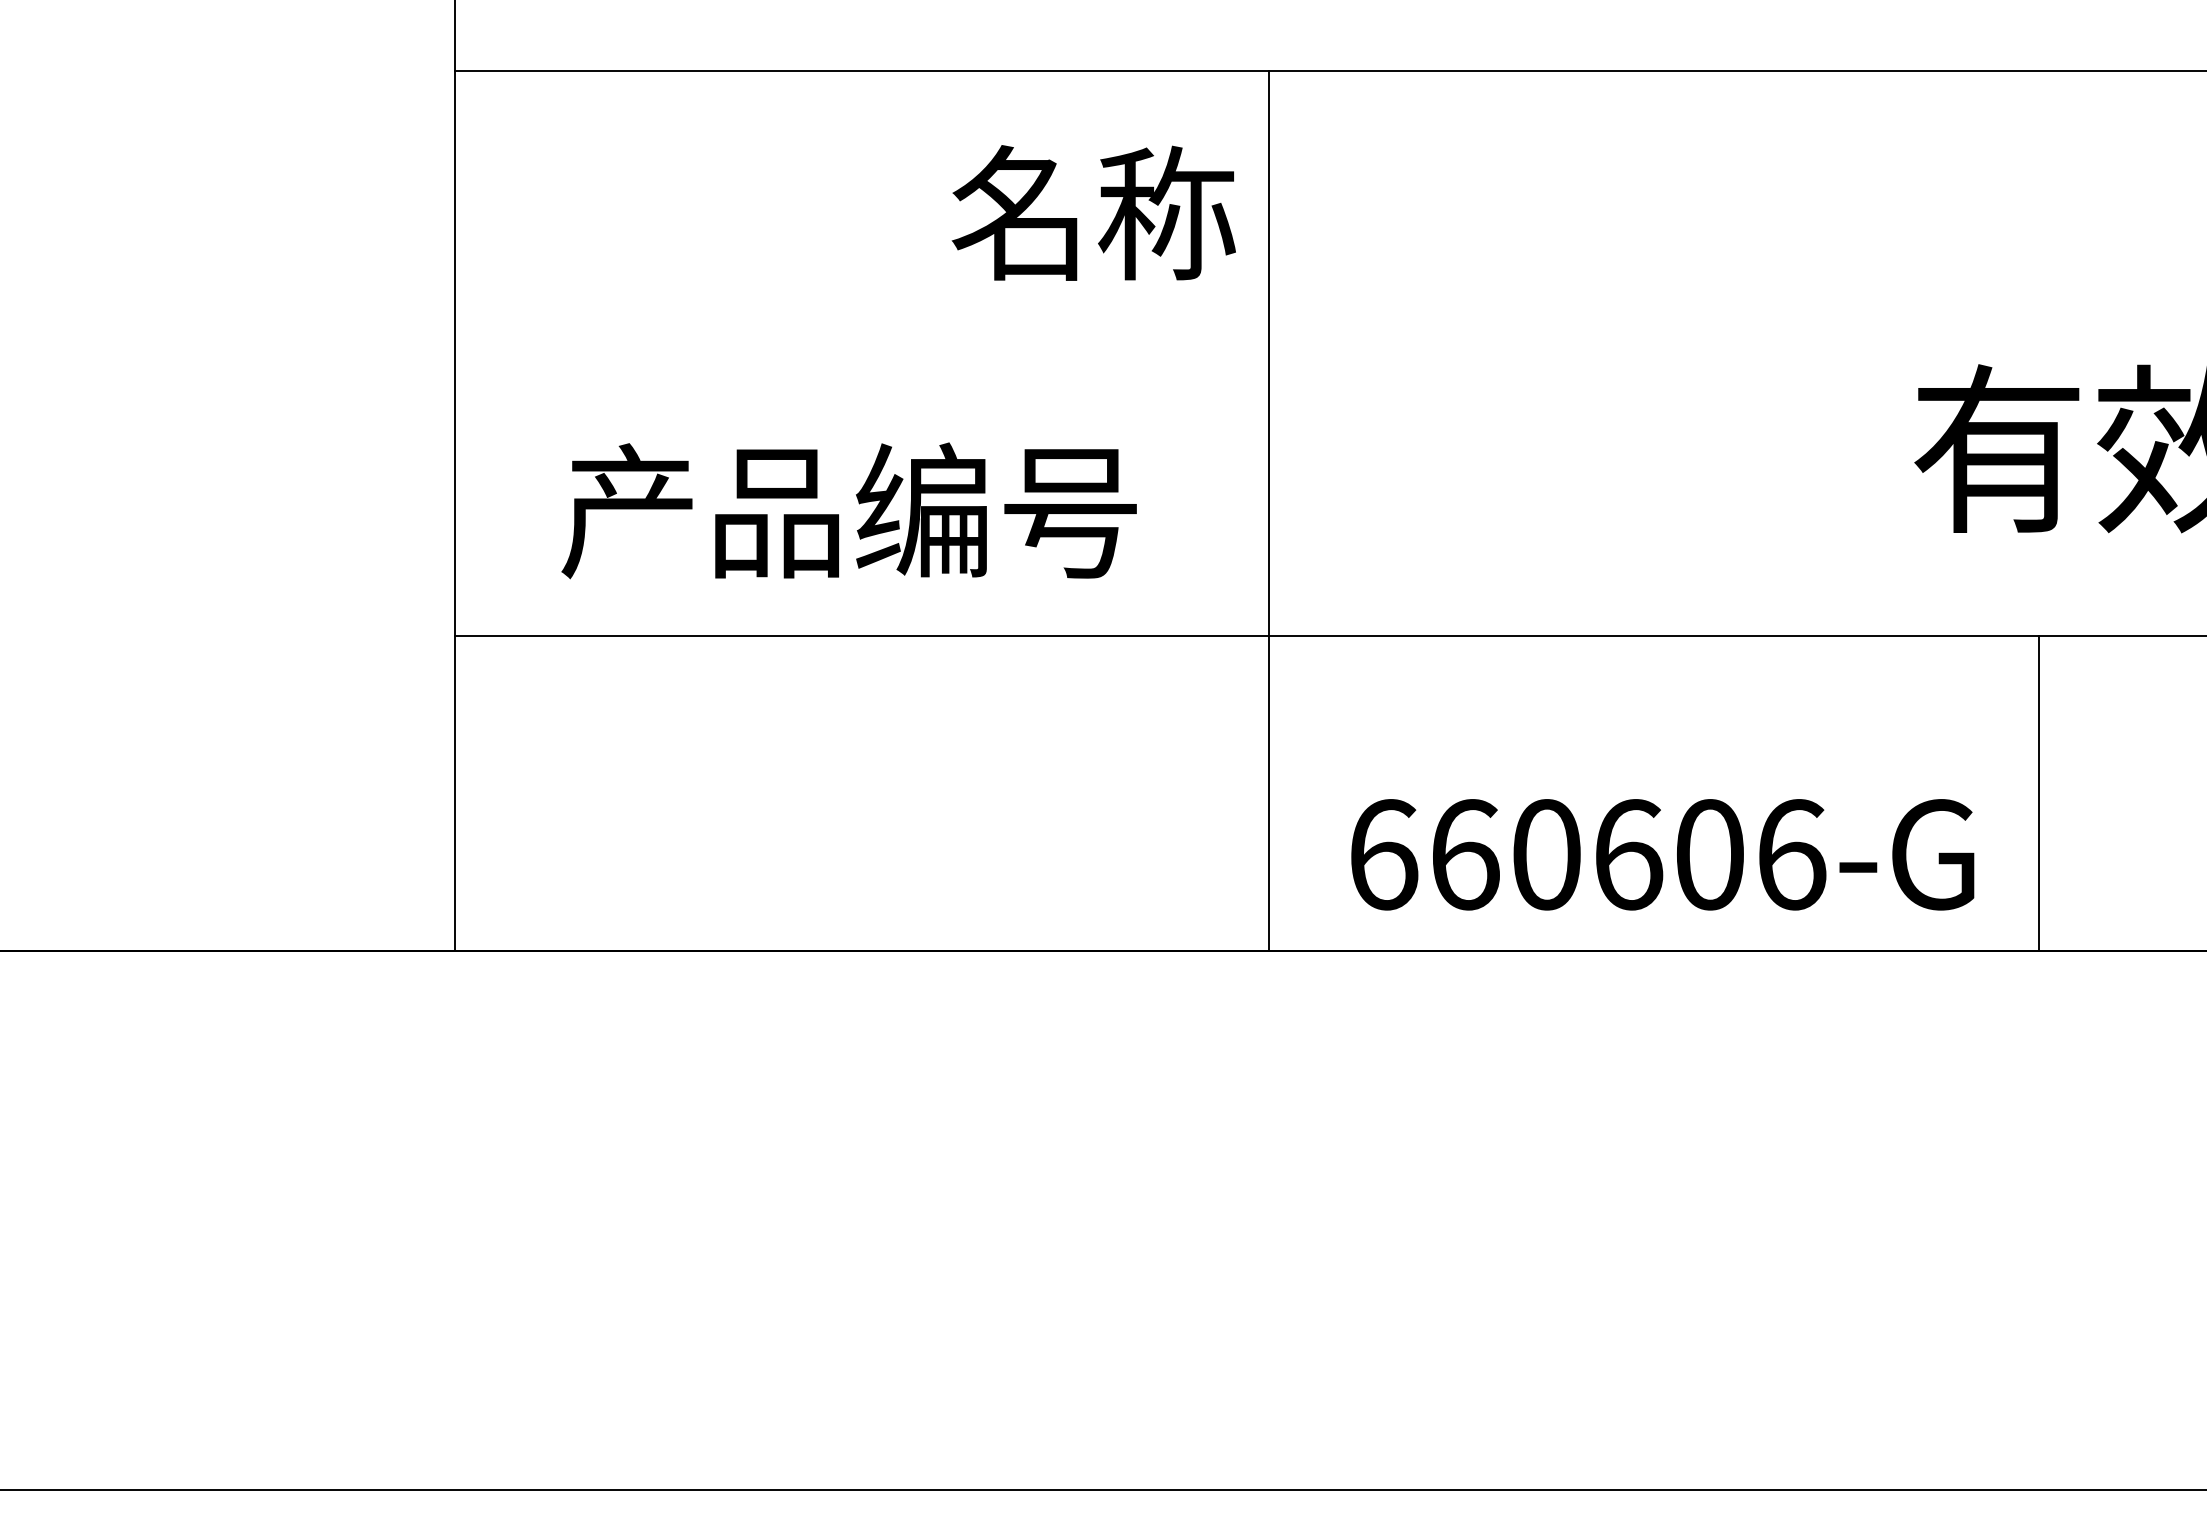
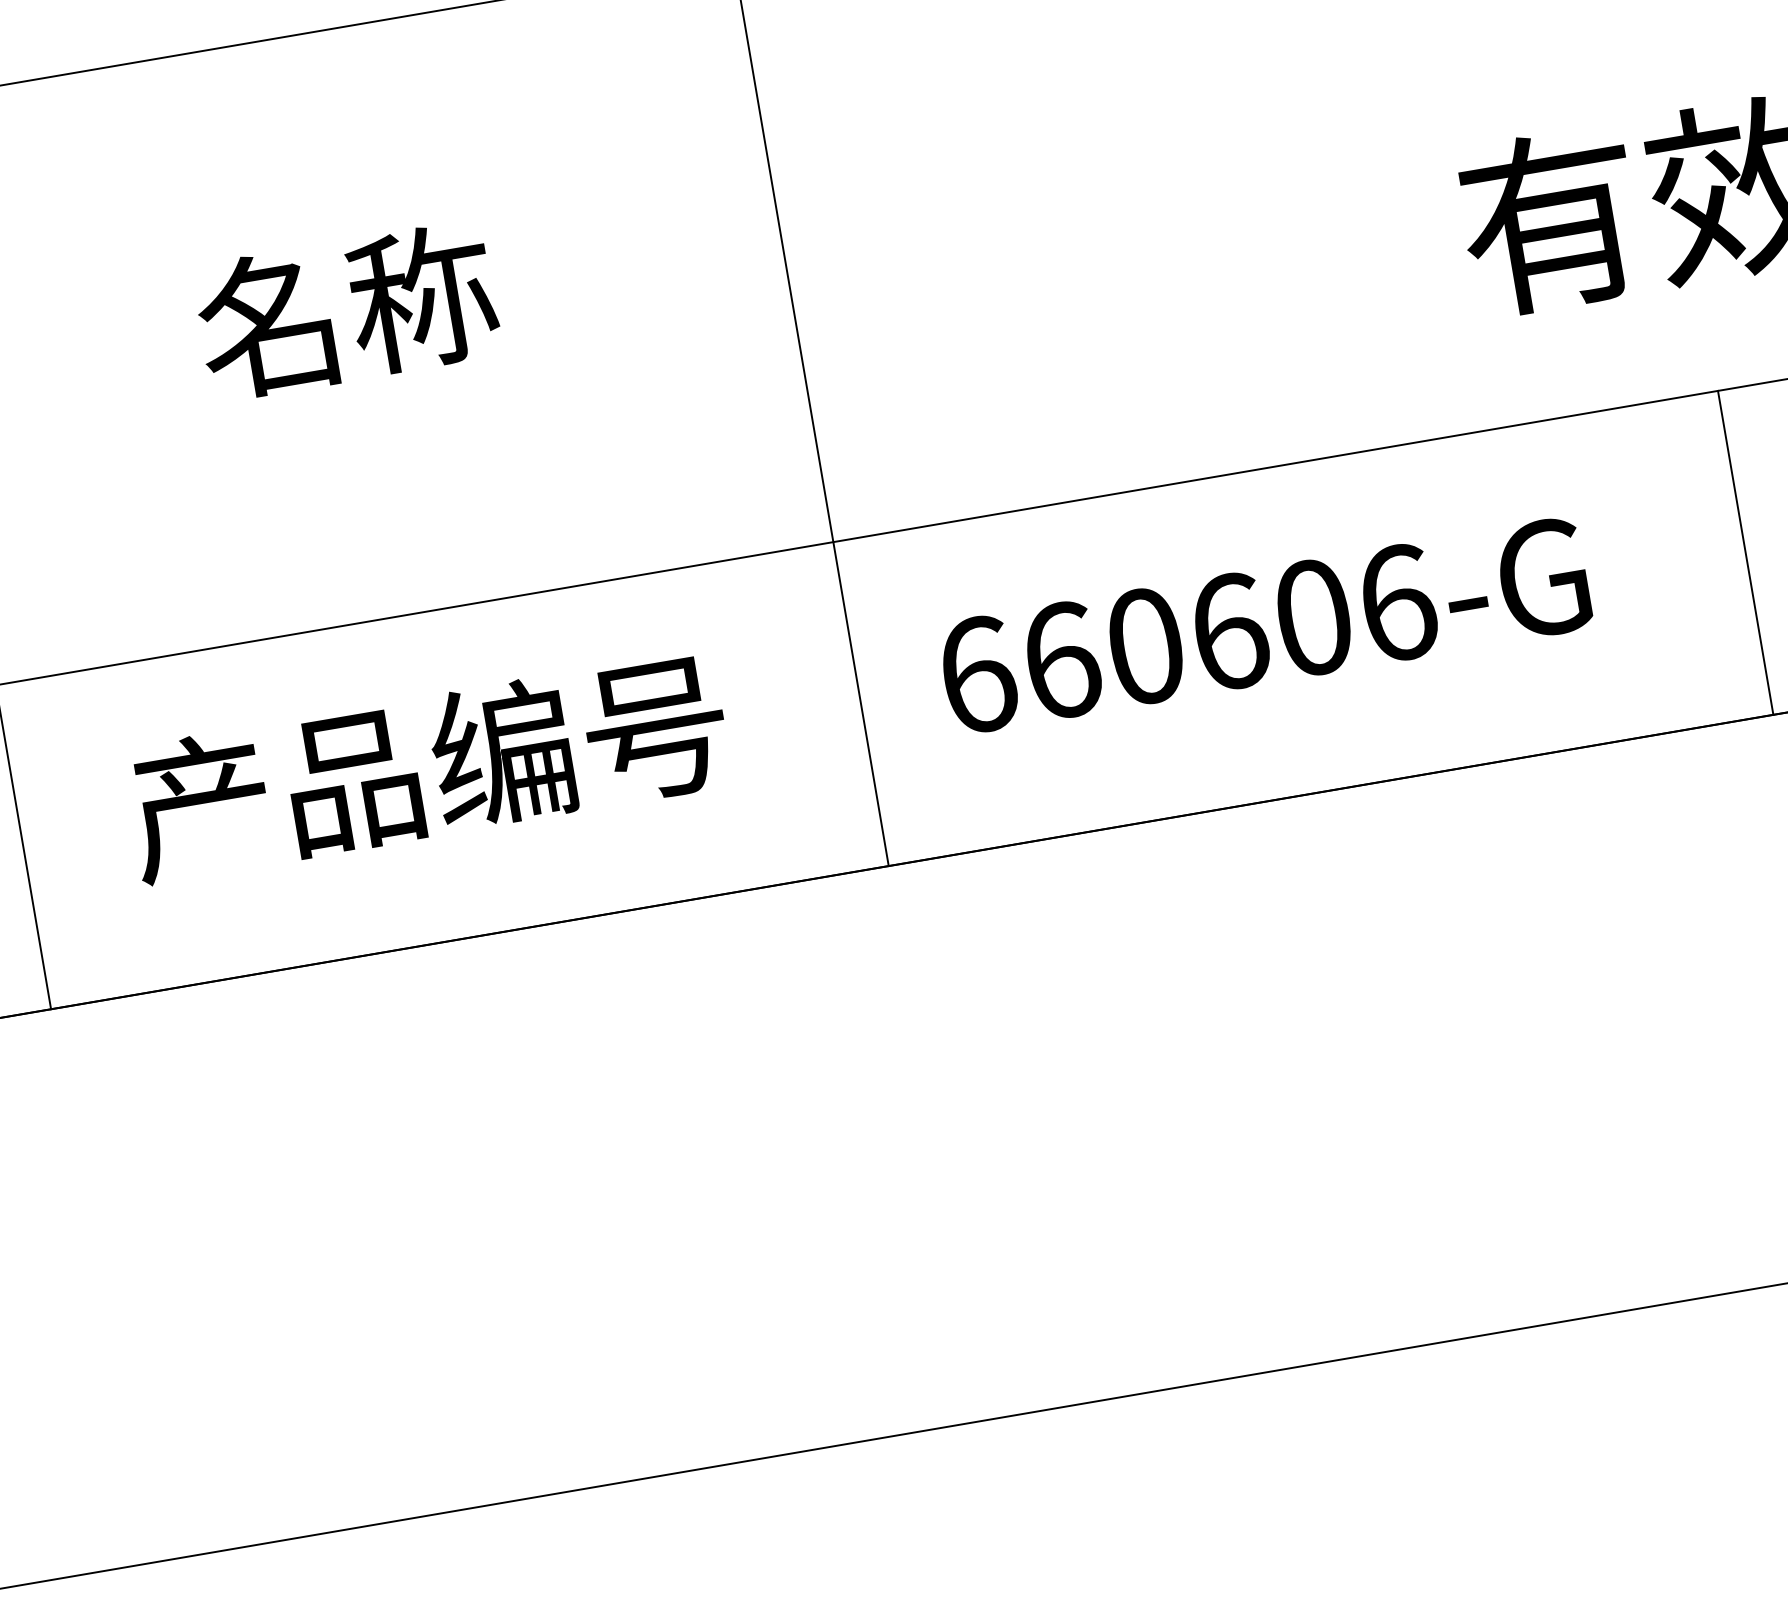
text: (1093, 212) -> (346, 310), moved
text: (848, 510) -> (426, 766), moved
line: (2039, 792) -> (1745, 551), moved
text: (1662, 854) -> (1264, 625), moved

